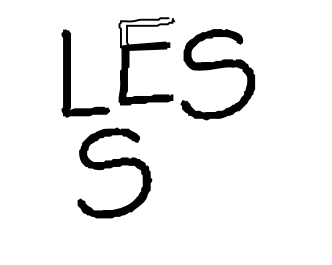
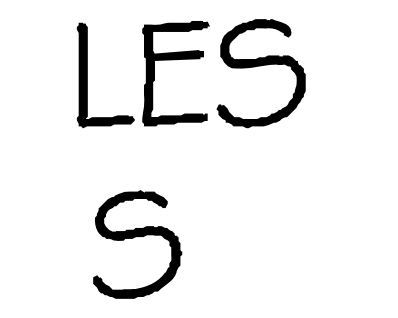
fill: (146, 32) -> (175, 38), added
part: (217, 68) -> (260, 66), moved
part: (70, 73) -> (87, 75), moved
part: (114, 167) -> (137, 237), moved

